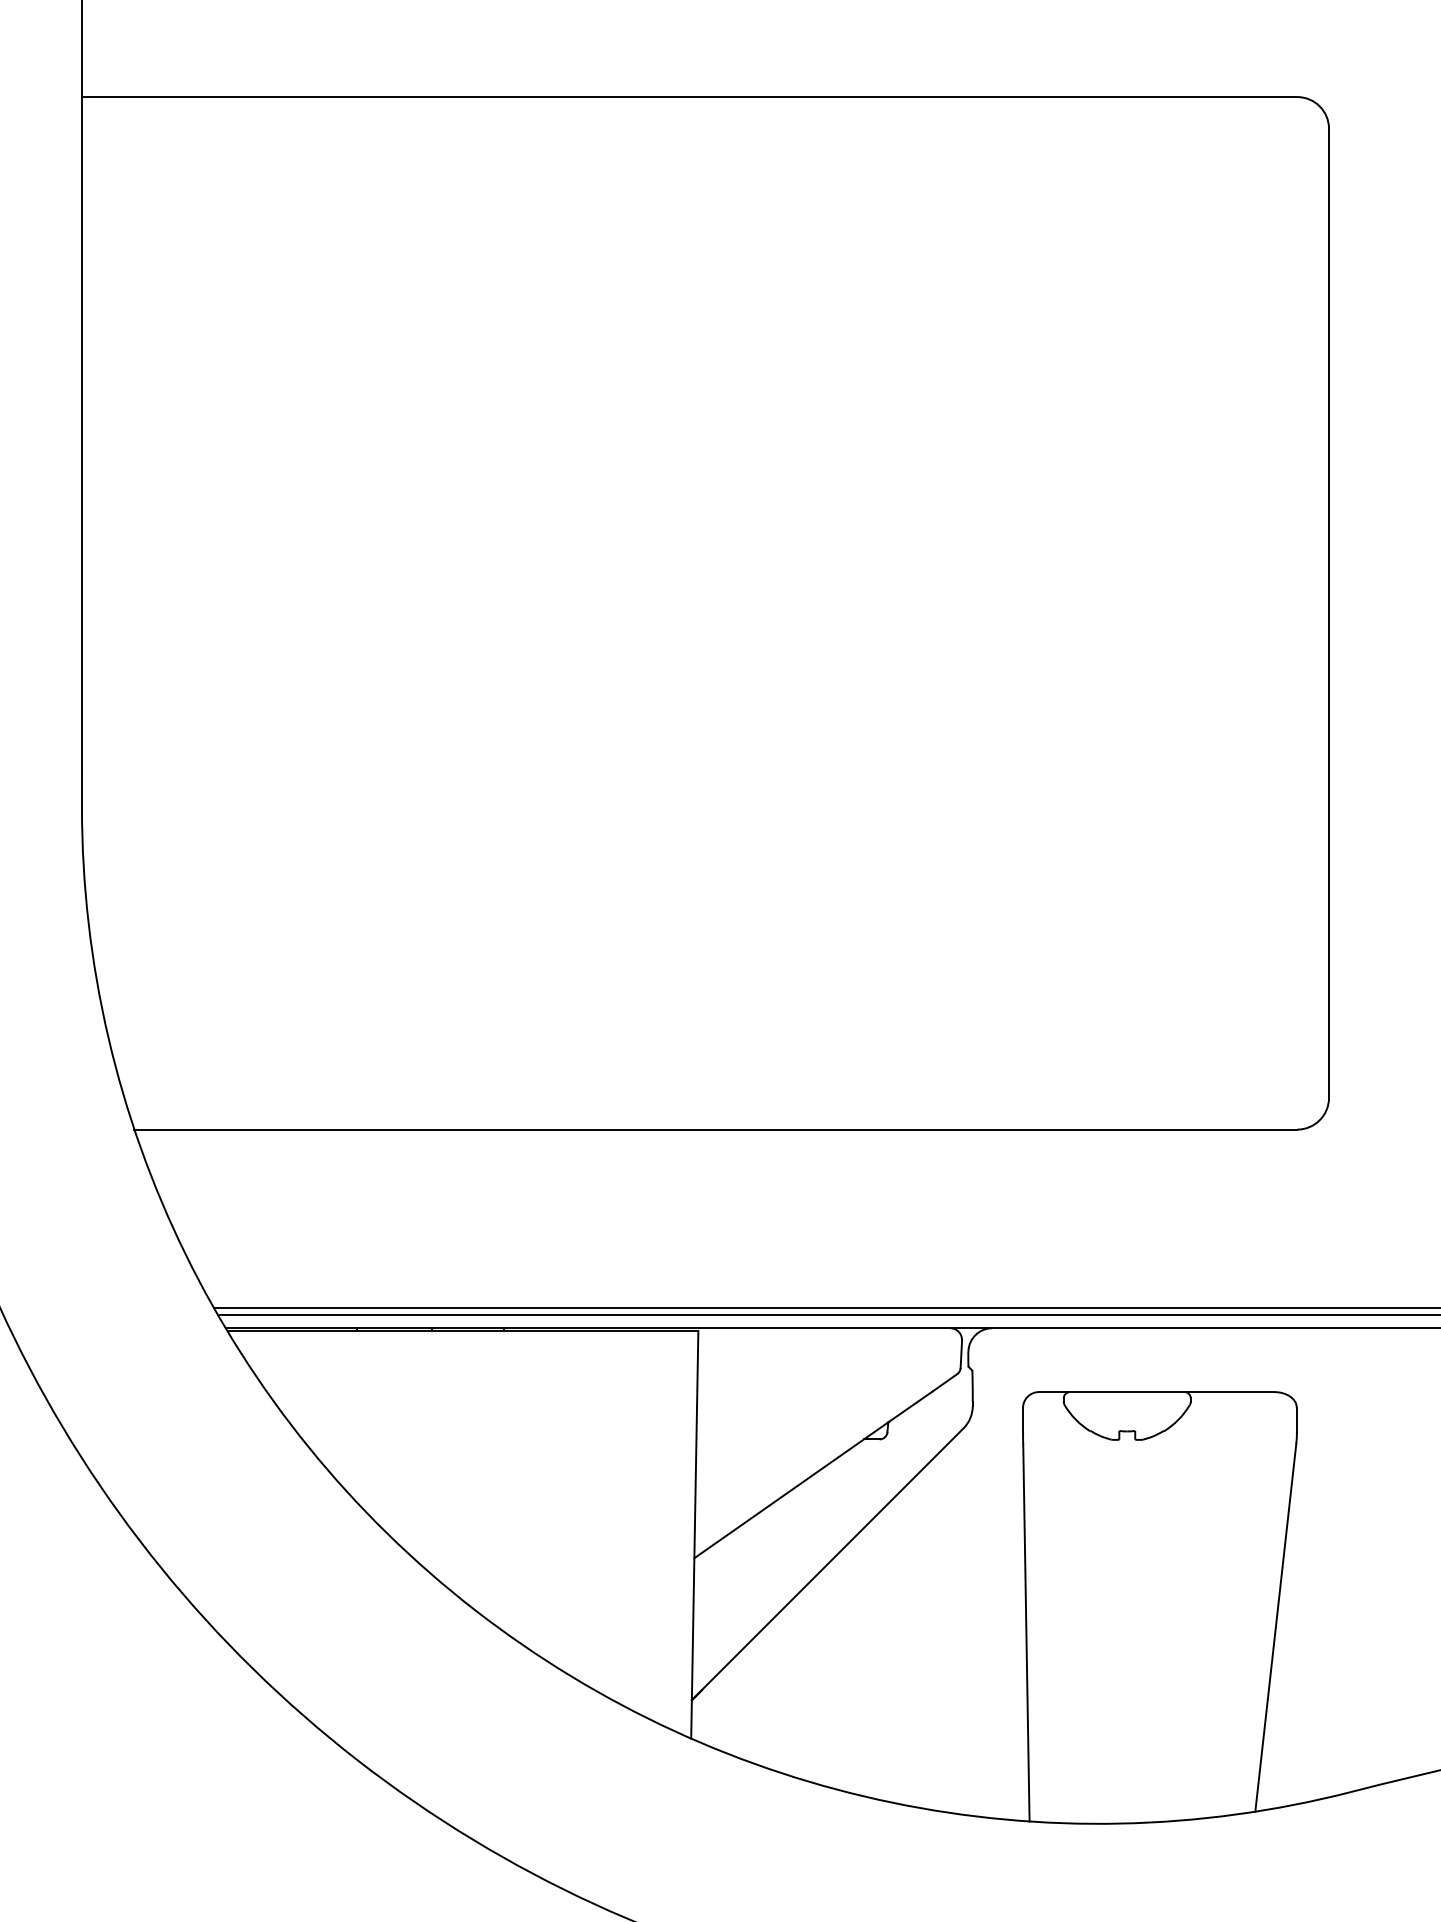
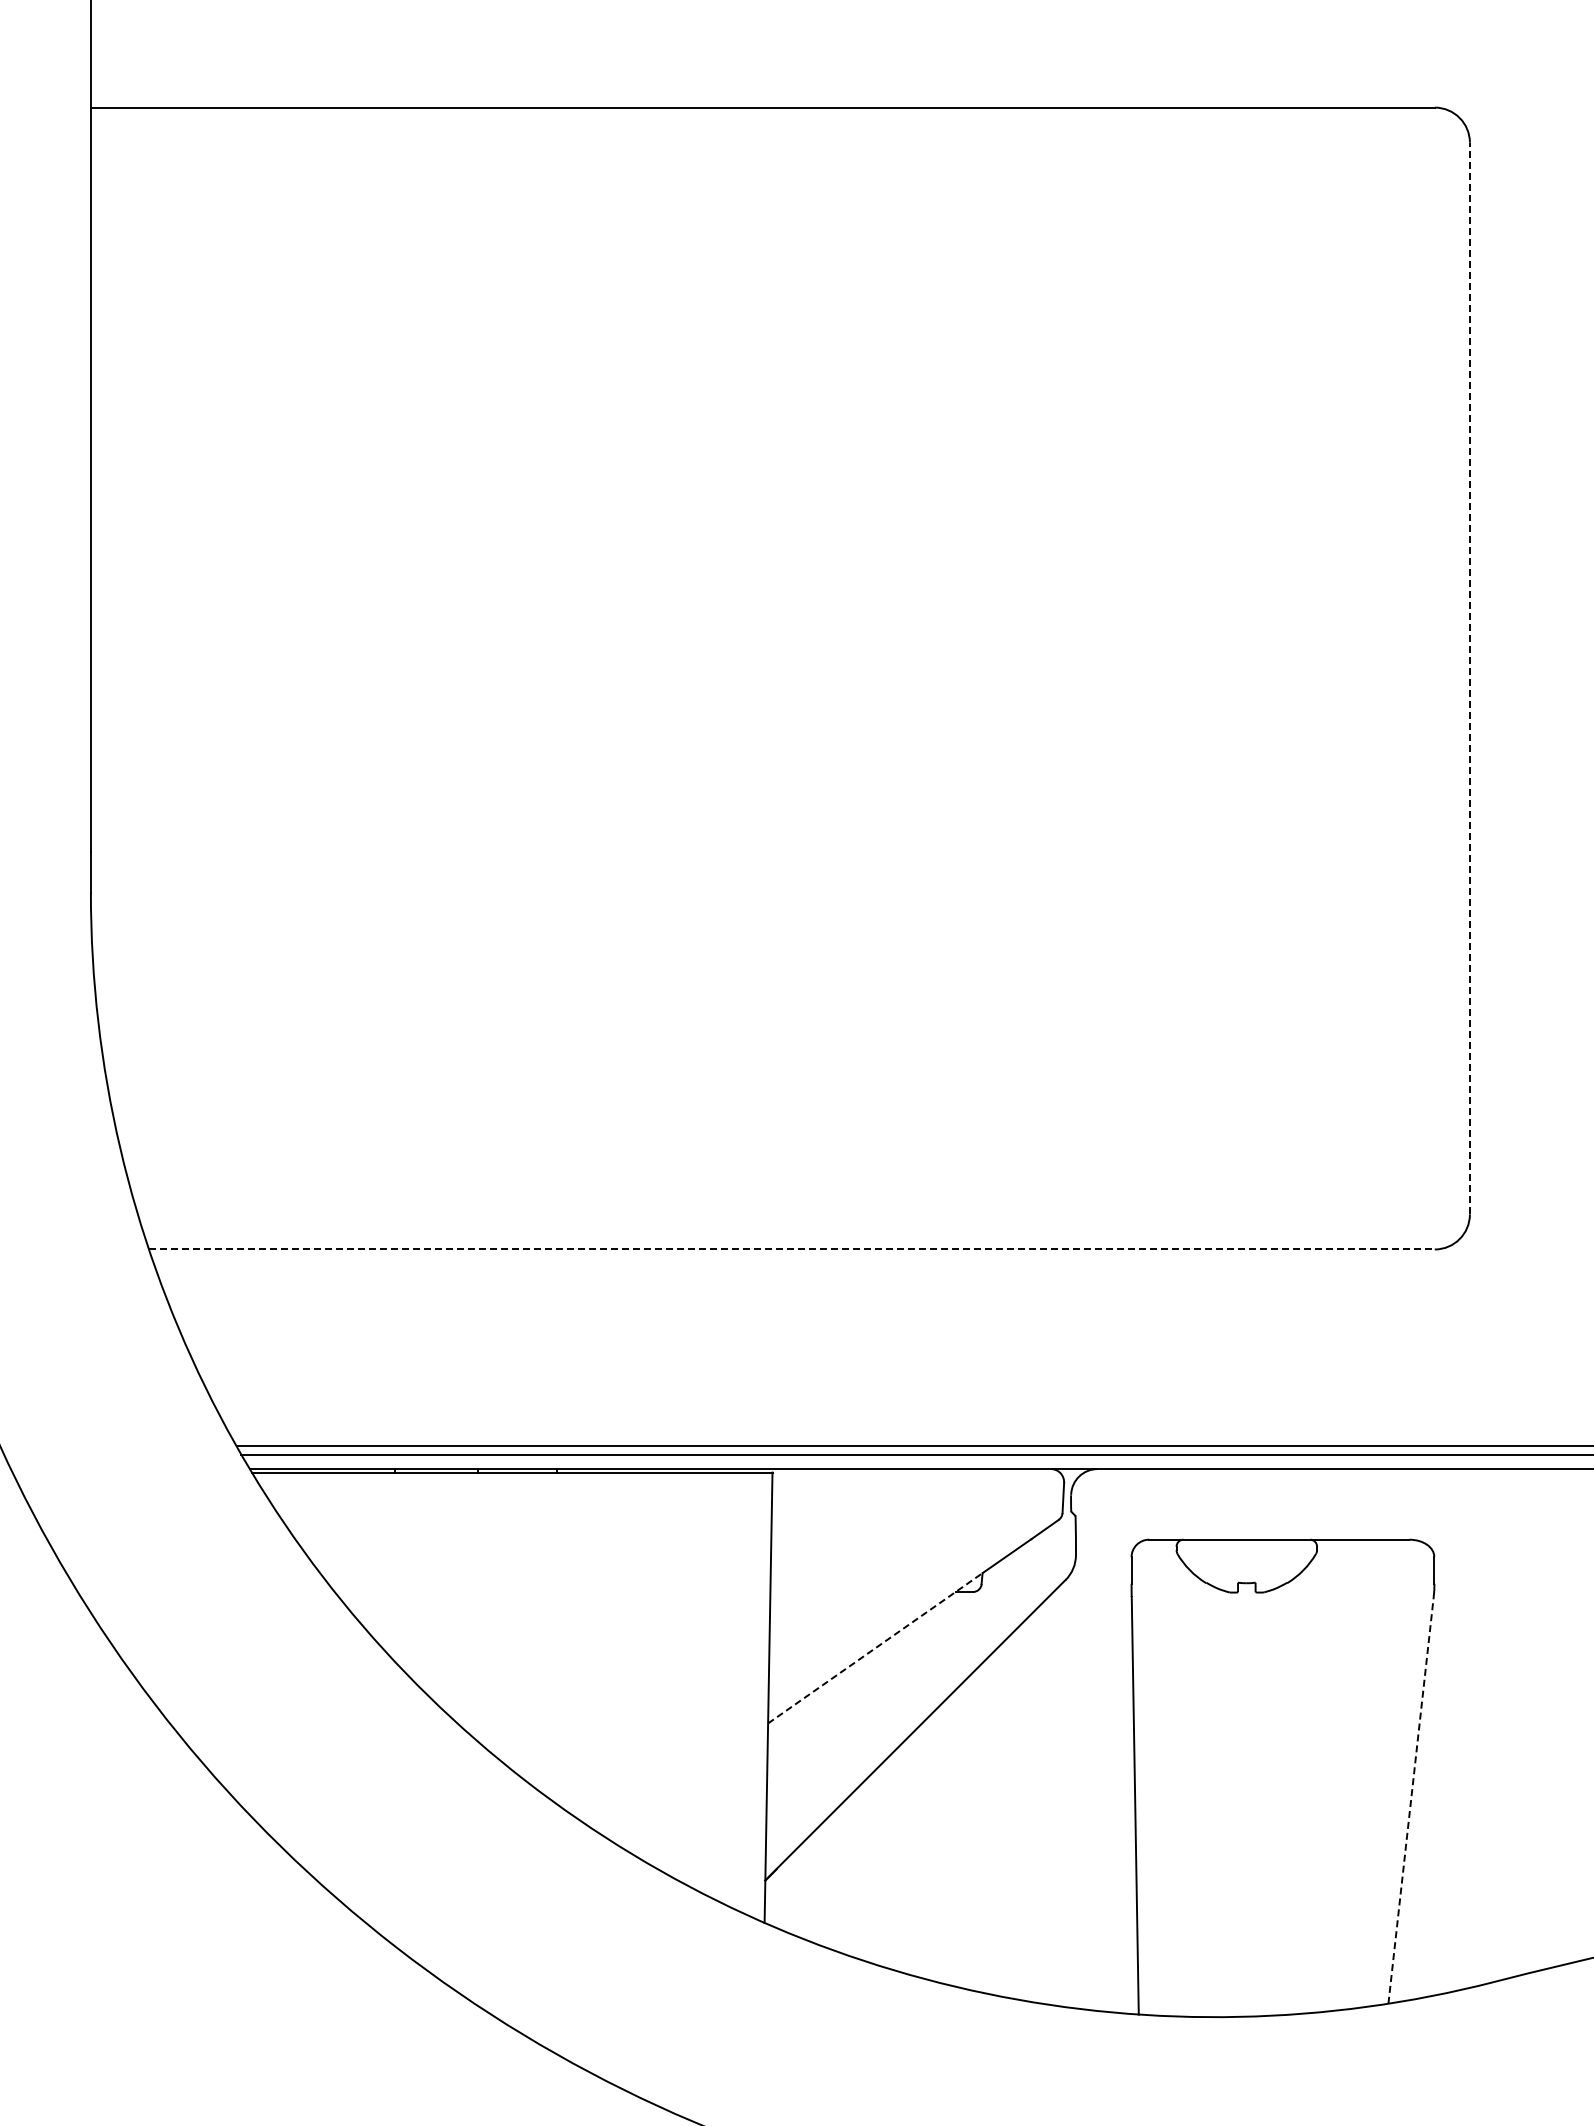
line: (1328, 613) -> (1469, 678), solid -> dashed
line: (715, 1129) -> (791, 1249), solid -> dashed
line: (791, 1489) -> (875, 1647), solid -> dashed
line: (1276, 1627) -> (1411, 1800), solid -> dashed

